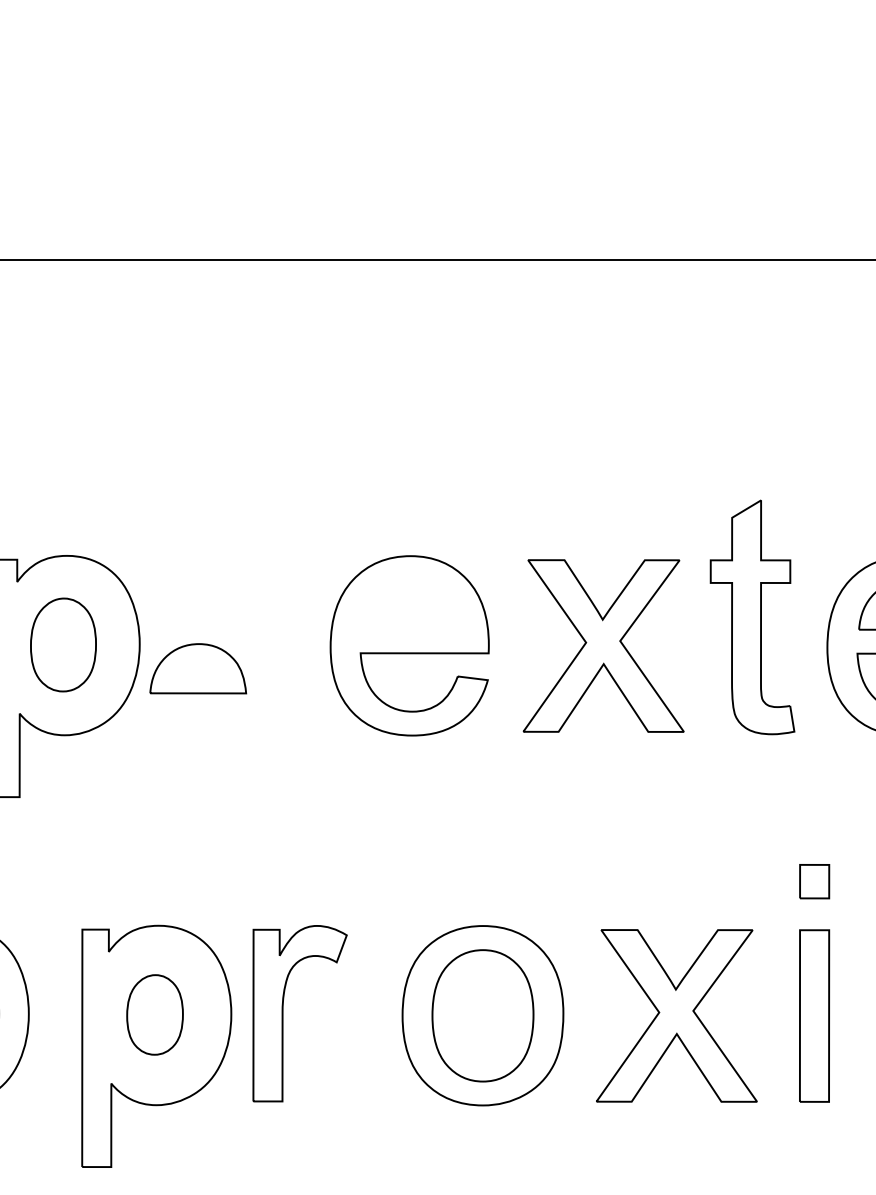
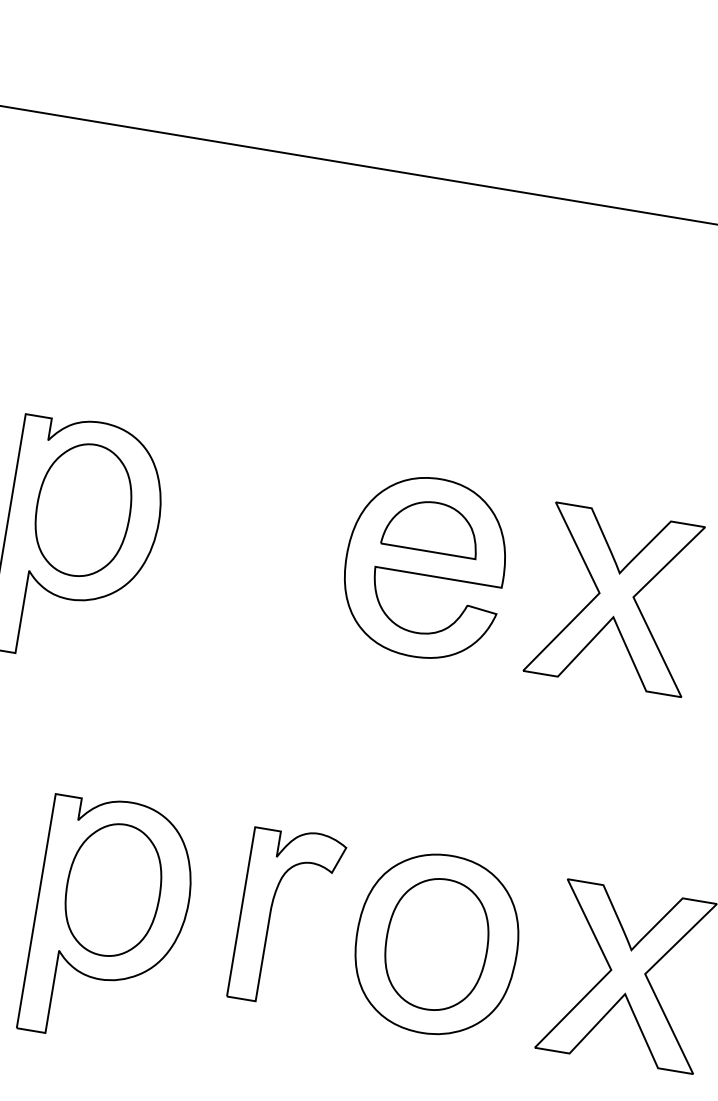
part: (63, 644) -> (83, 509), size x1.43
part: (198, 668) -> (432, 526), moved
part: (283, 1013) -> (271, 914), moved
part: (154, 1014) -> (113, 889), size x1.67

